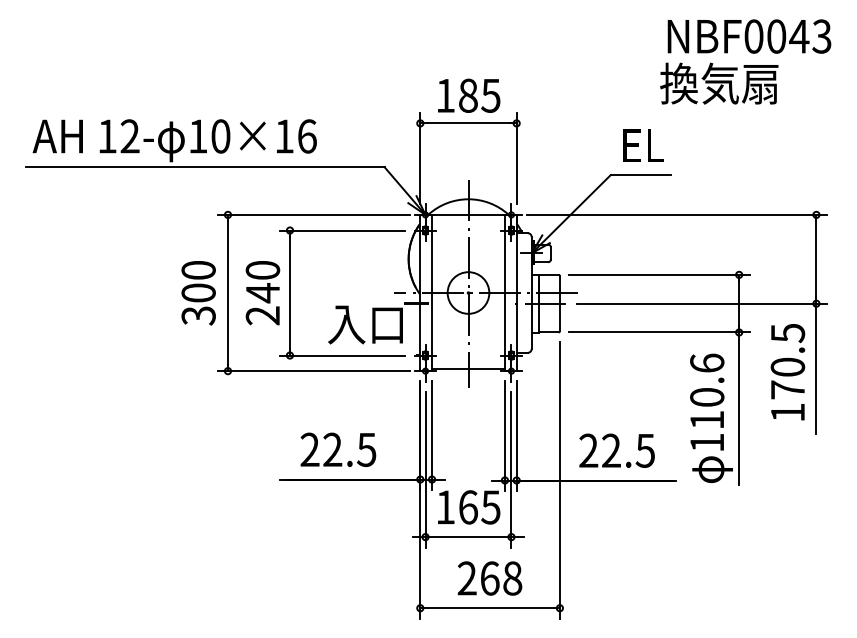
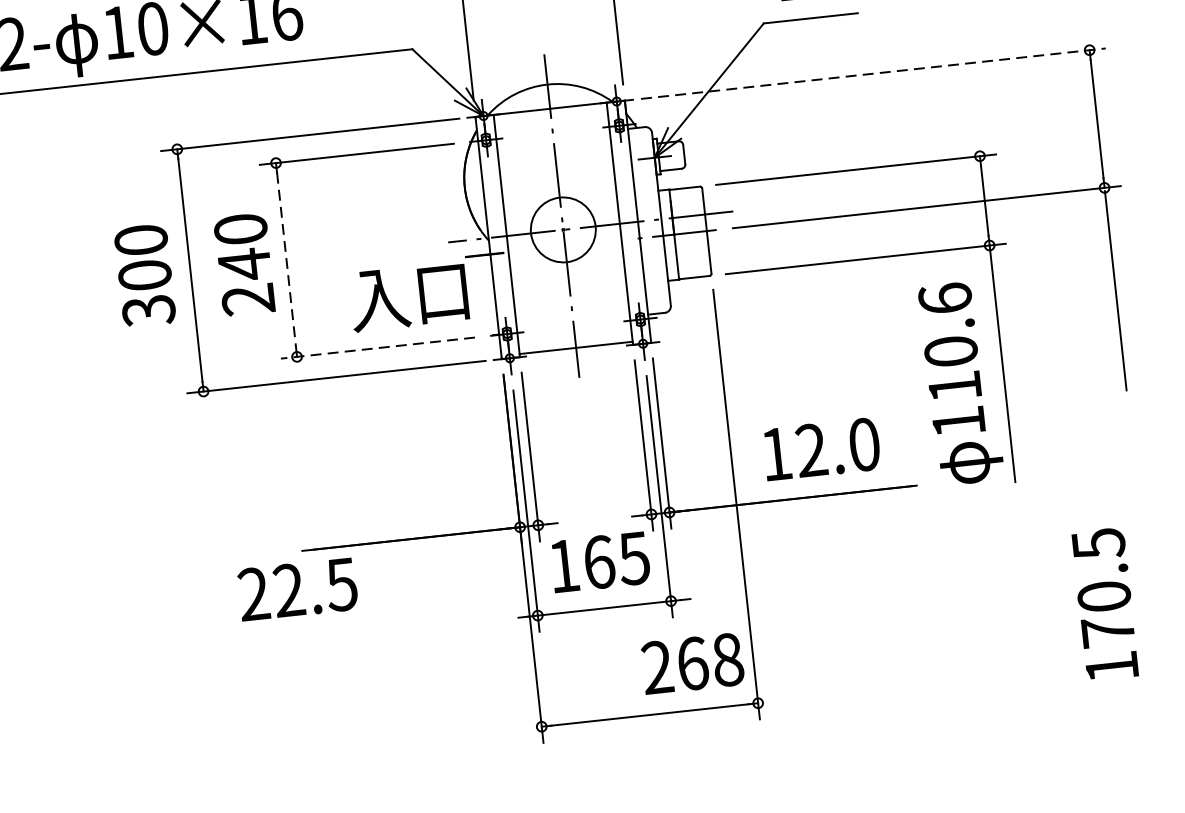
line: (676, 214) -> (872, 73), solid -> dashed
line: (289, 293) -> (285, 260), solid -> dashed
line: (342, 355) -> (378, 348), solid -> dashed
text: (787, 372) -> (1104, 604), moved
text: (338, 449) -> (298, 588), moved
text: (616, 450) -> (819, 449), 22.5 -> 12.0
text: (489, 578) -> (692, 663), moved

